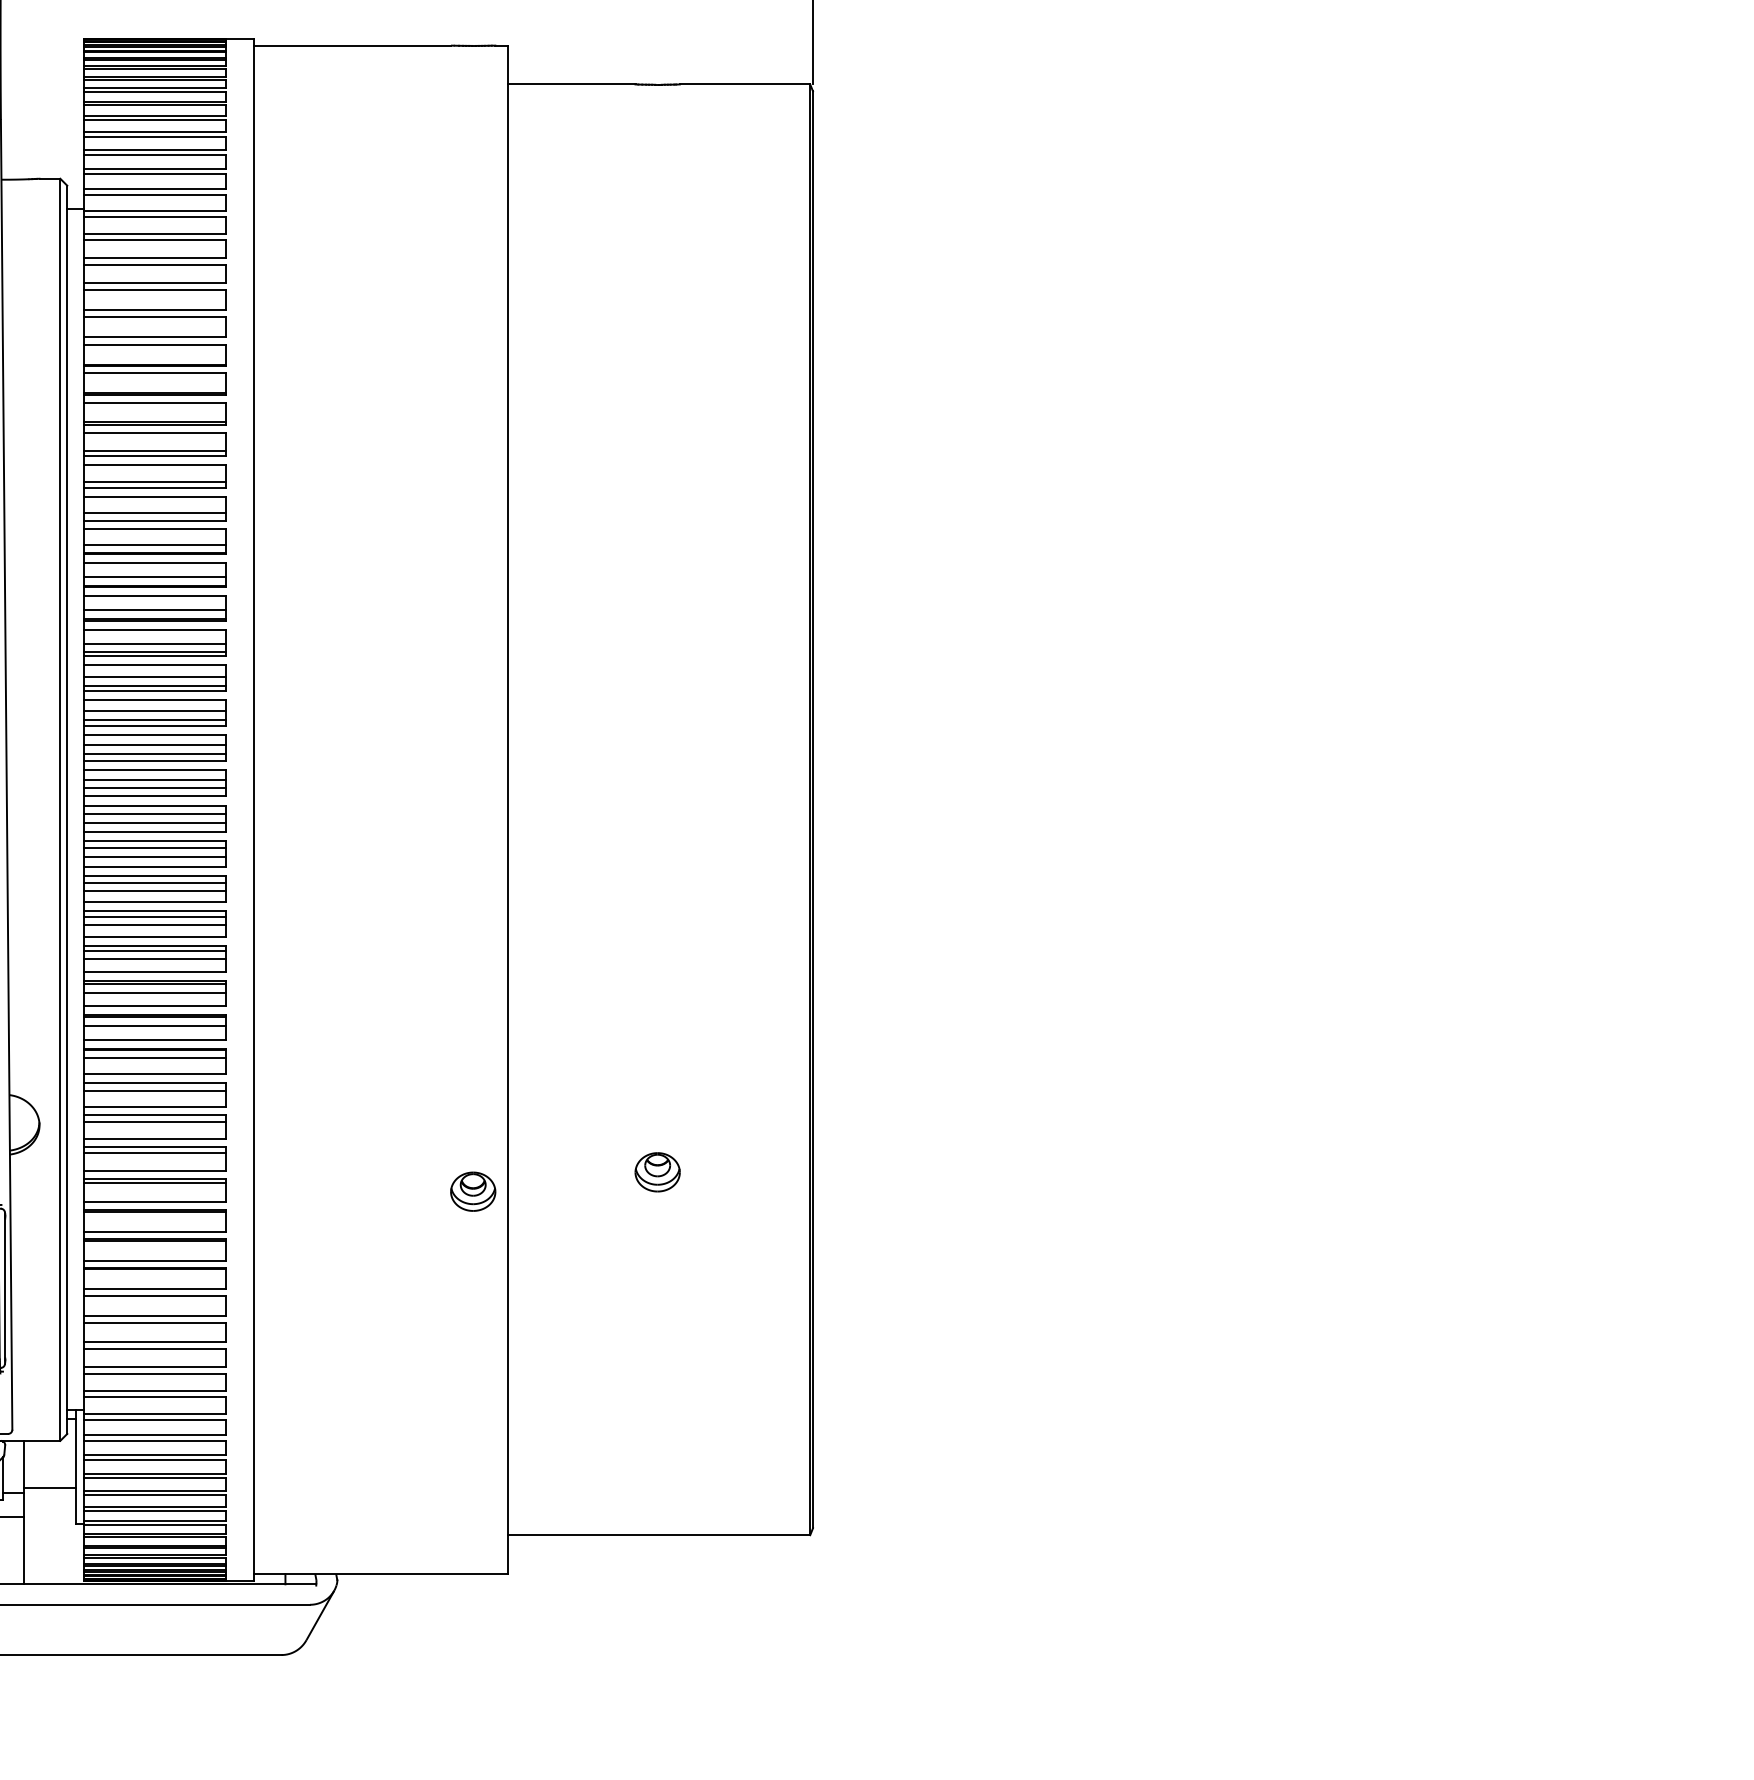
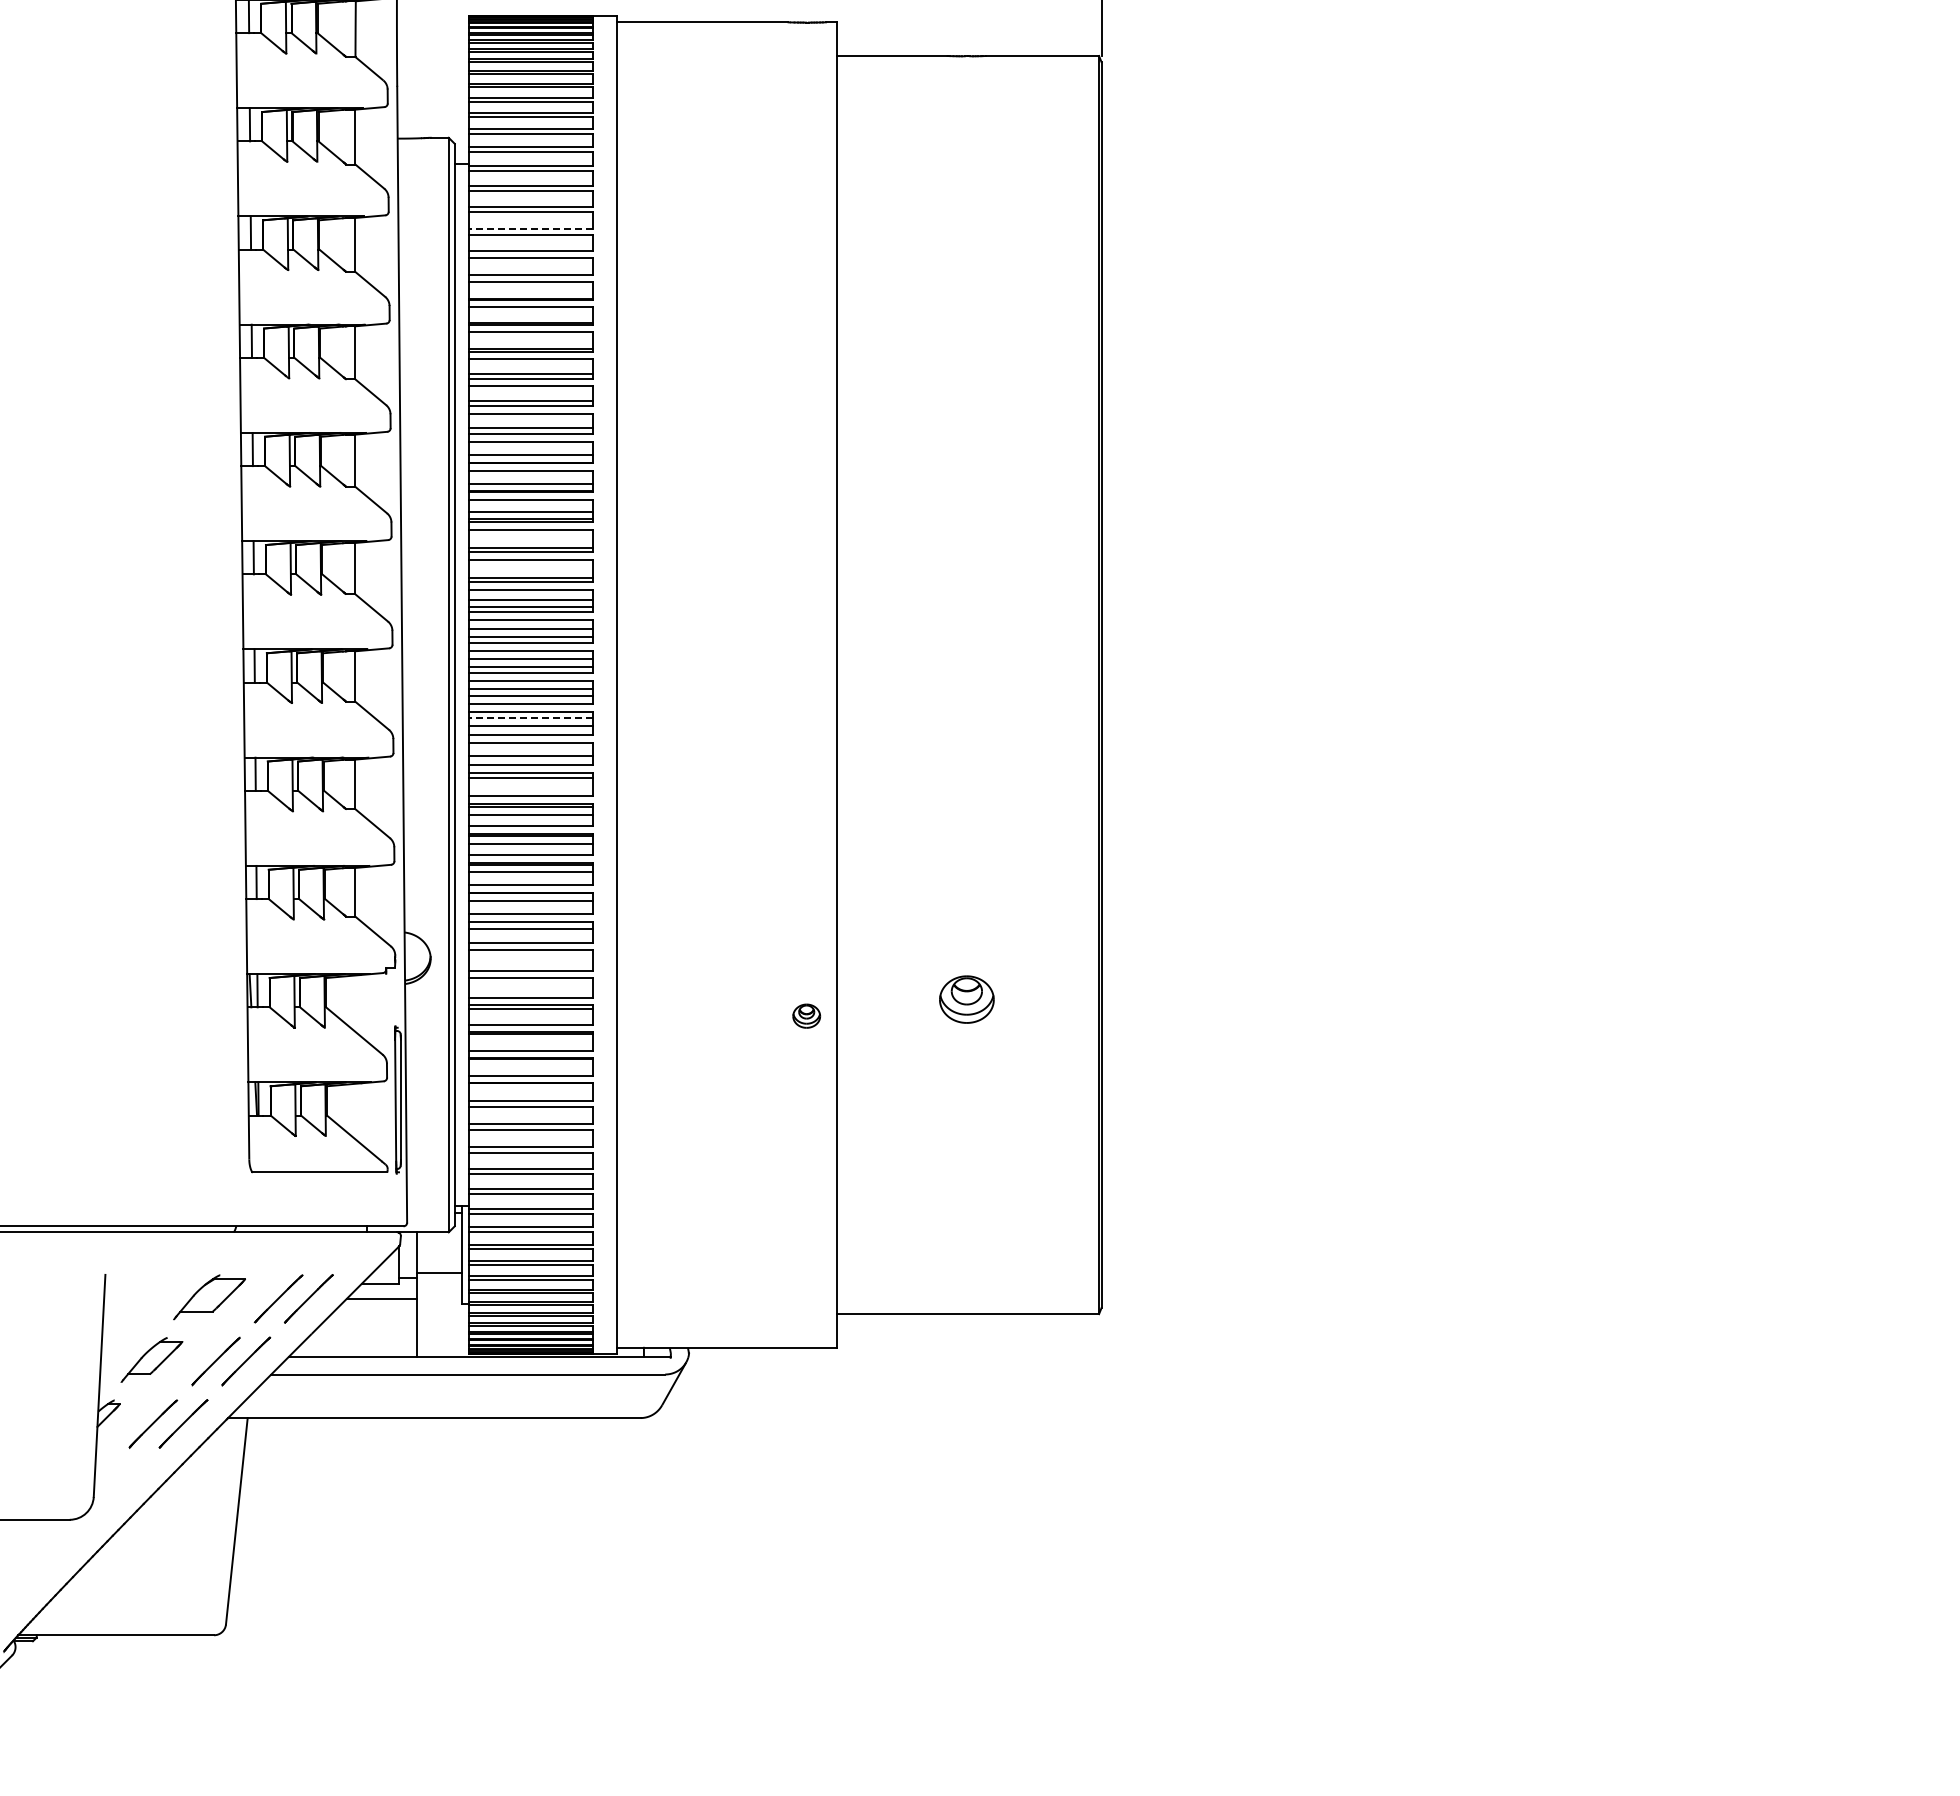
line: (154, 283) -> (530, 228), solid -> dashed
line: (154, 643) -> (530, 540), removed
line: (154, 677) -> (530, 570), removed
line: (154, 848) -> (530, 718), solid -> dashed
line: (154, 882) -> (530, 748), removed
line: (154, 925) -> (530, 785), removed
line: (154, 1121) -> (530, 955), removed
line: (154, 1152) -> (530, 982), removed
part: (657, 1171) -> (966, 998), size x1.4
part: (472, 1190) -> (806, 1015), size x0.7

